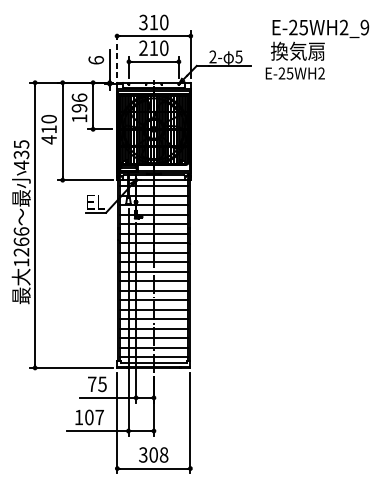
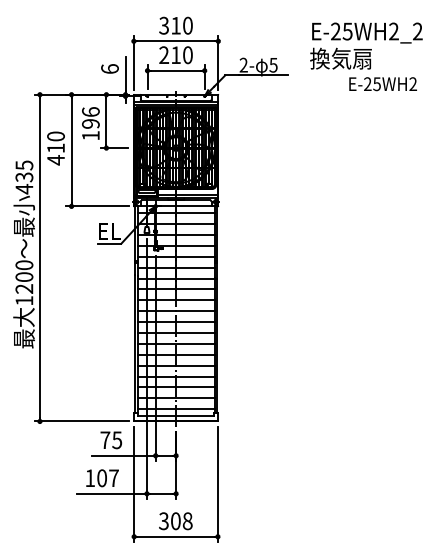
text: (364, 27) -> (417, 31), E-25WH2_9 -> E-25WH2_2
line: (116, 54) -> (133, 62), dashed -> solid
text: (294, 73) -> (382, 84), moved
text: (21, 236) -> (24, 270), 1266 -> 1200

